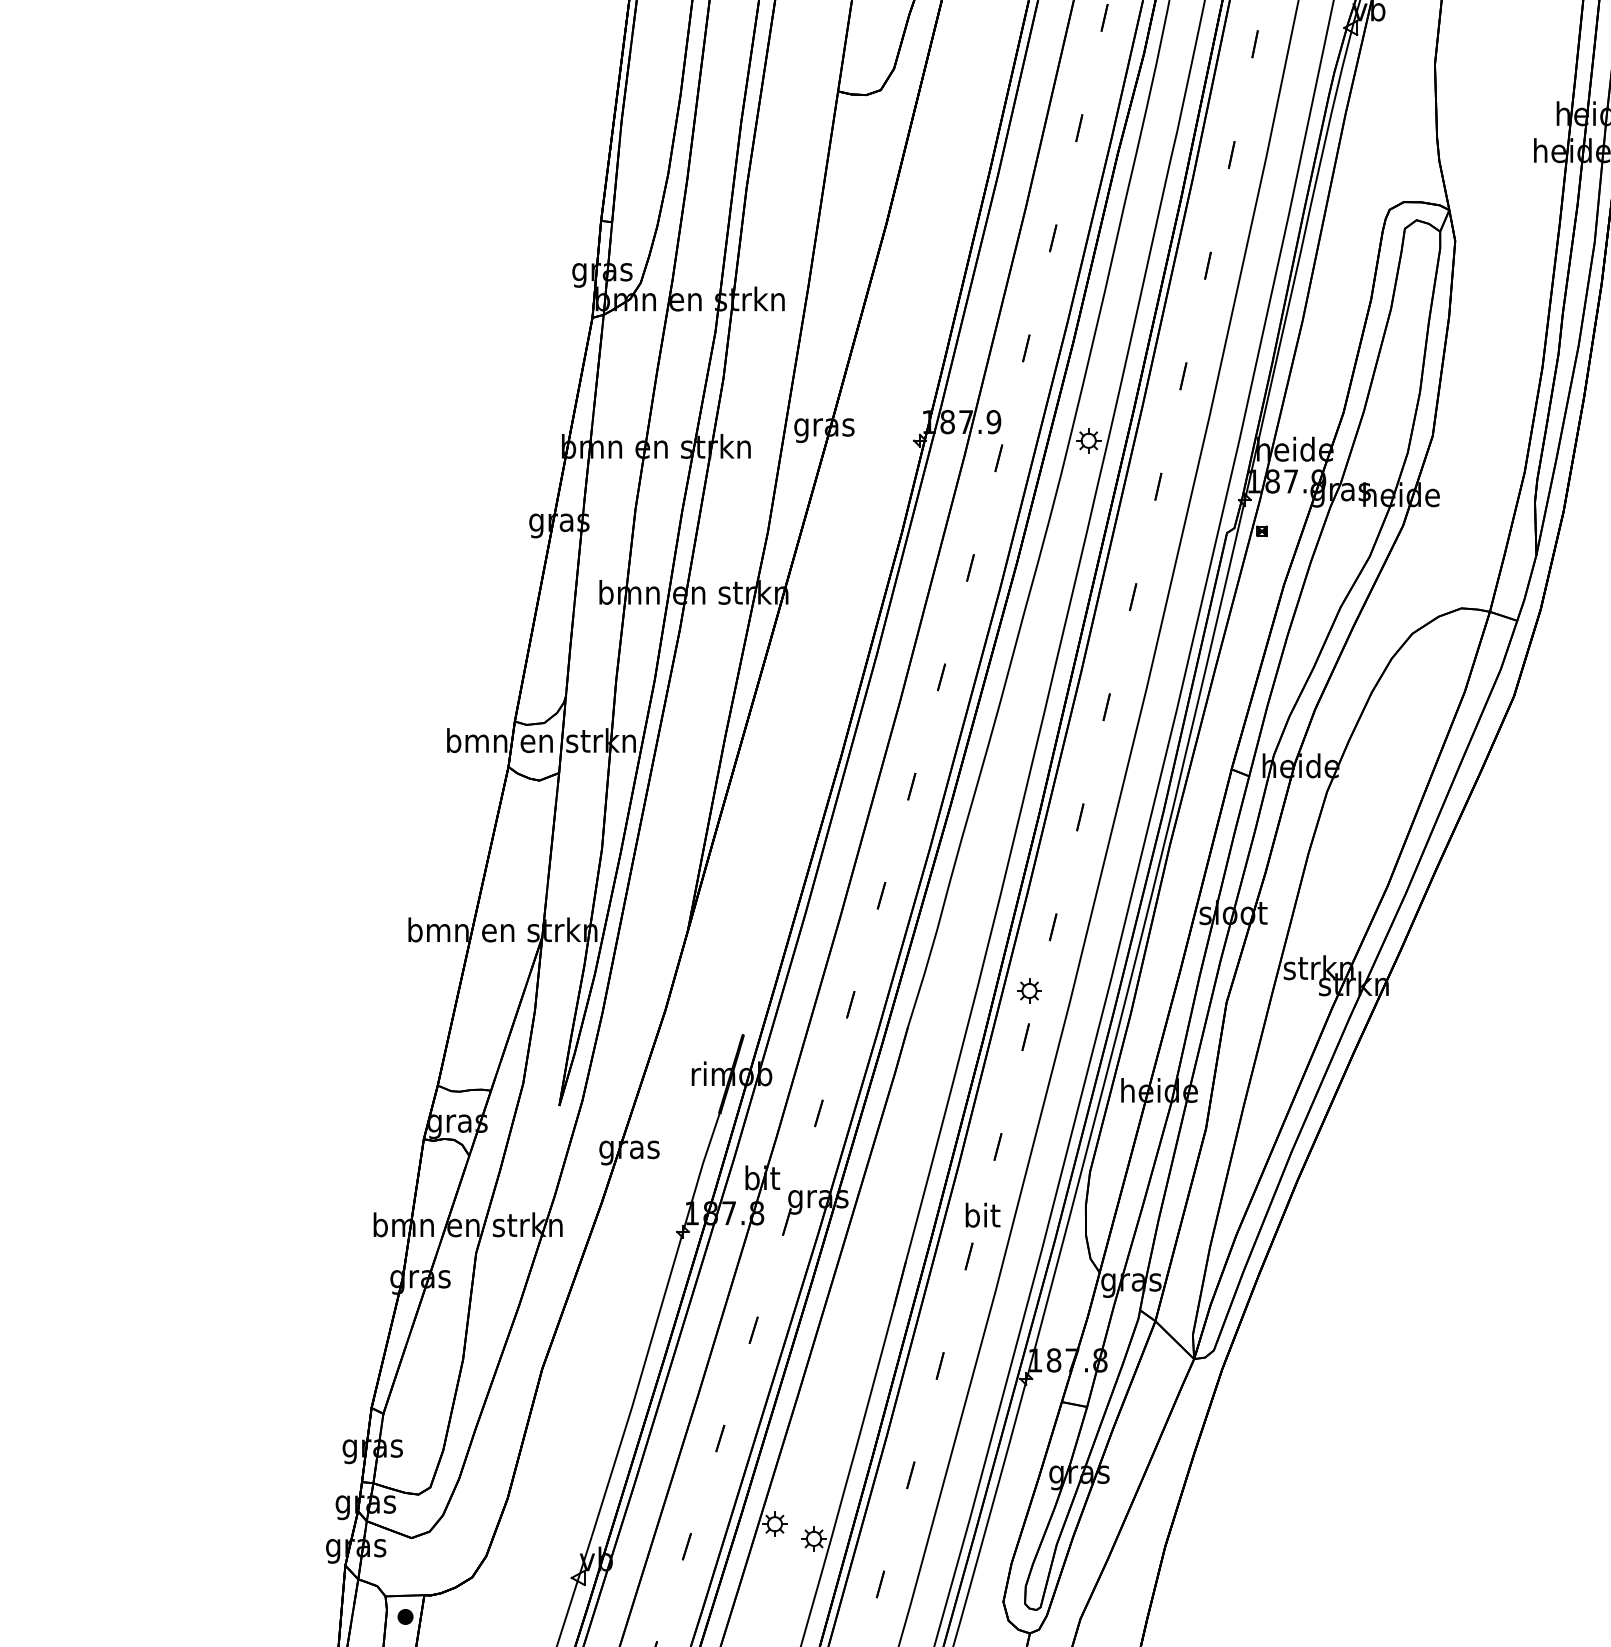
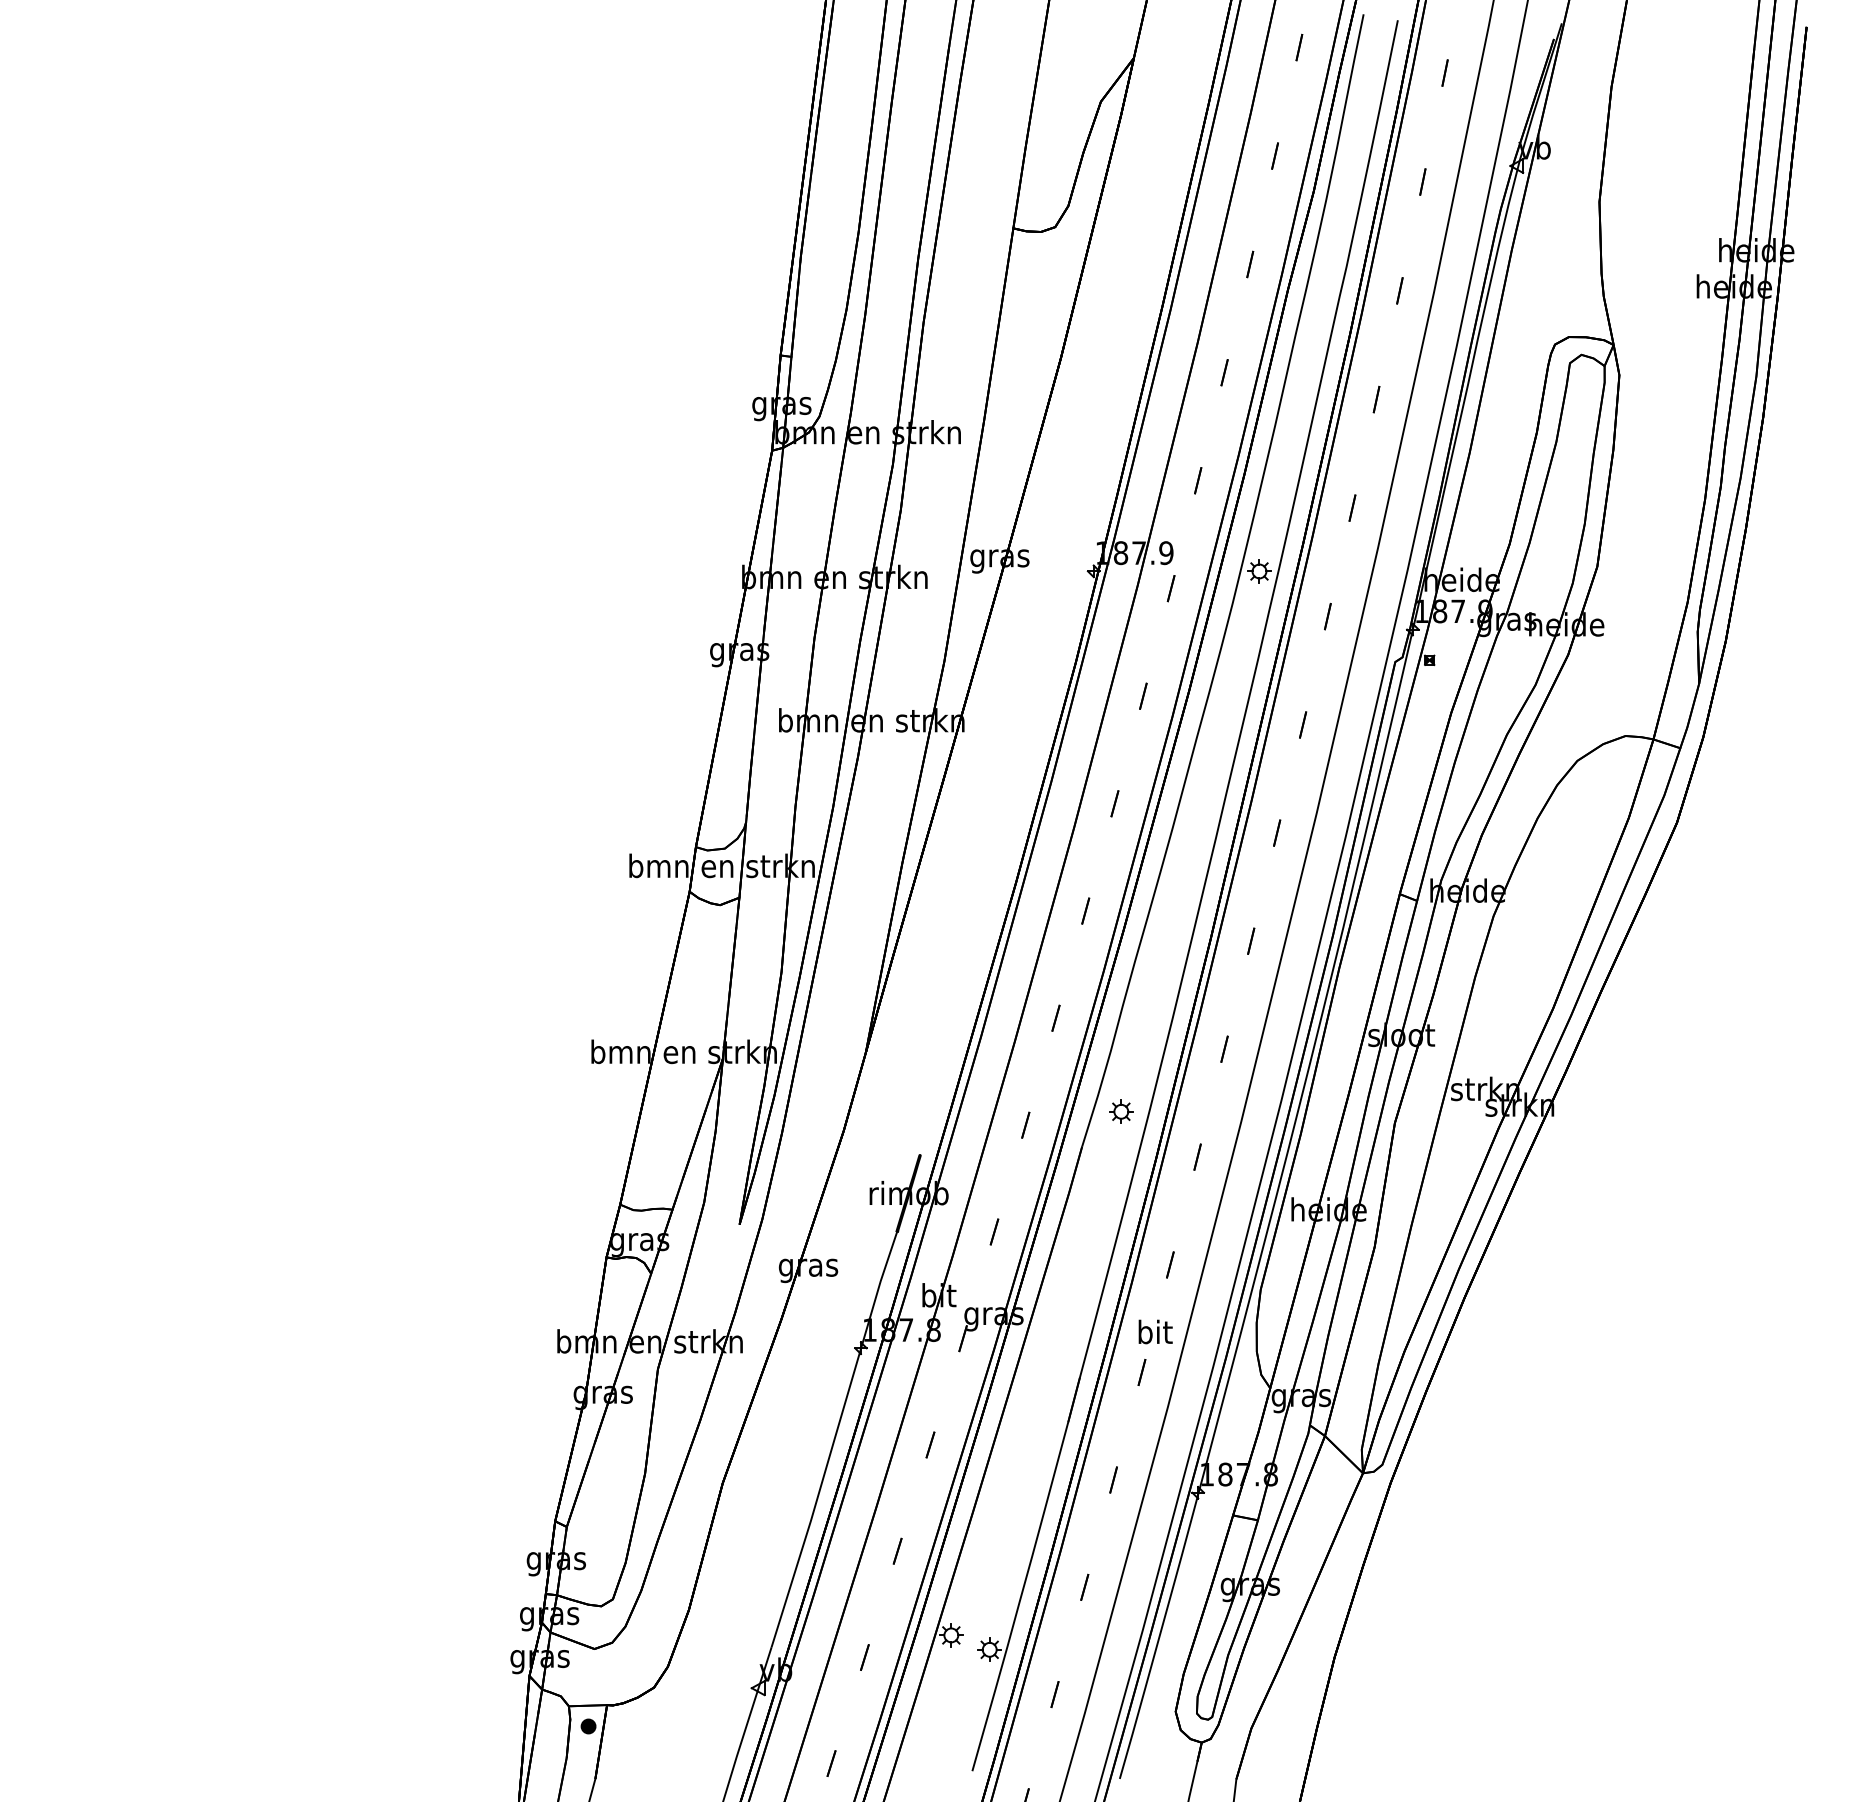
part: (1029, 990) -> (1121, 1111), moved

